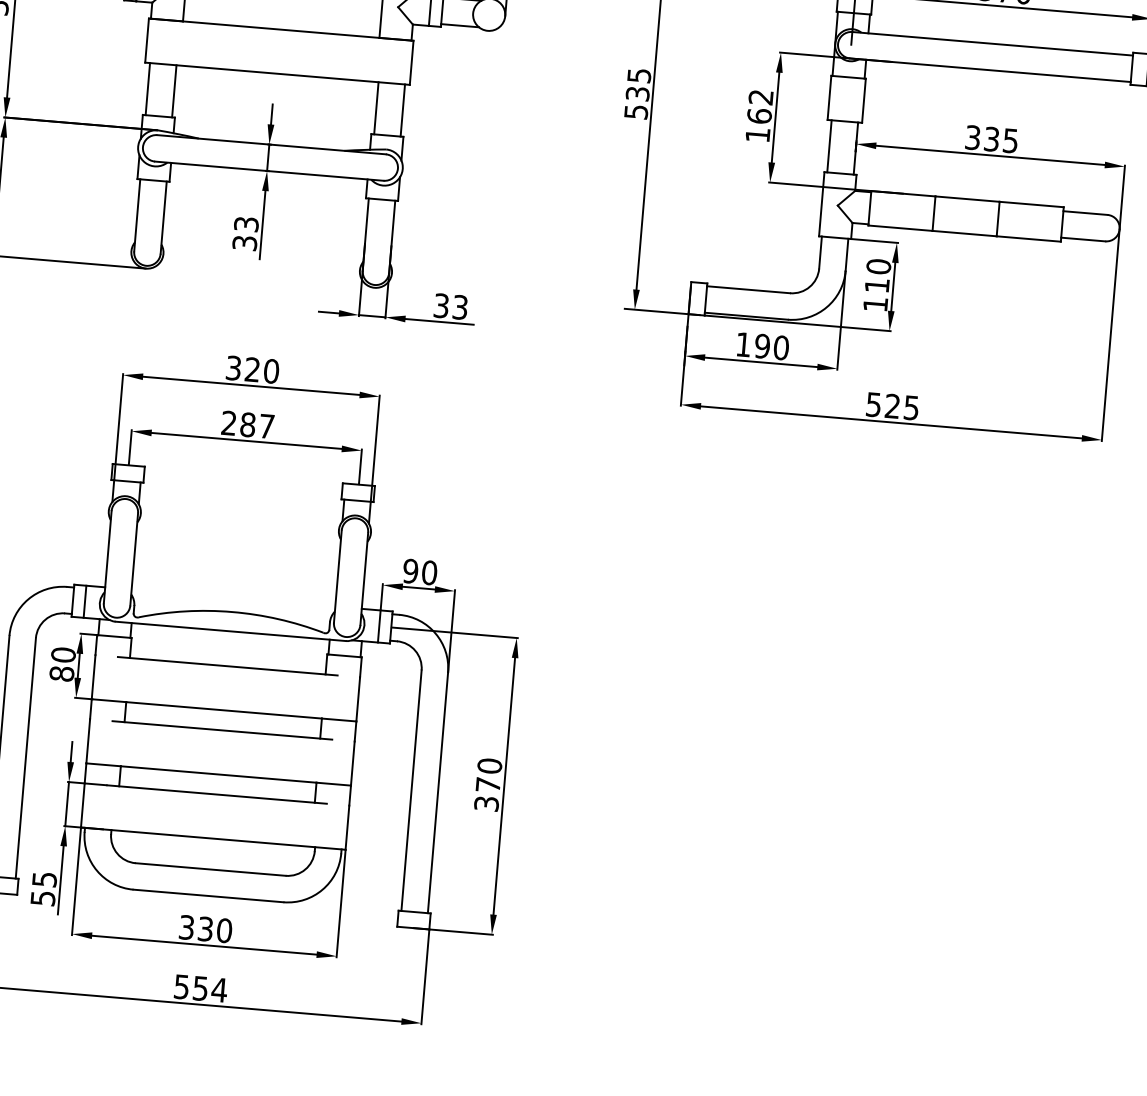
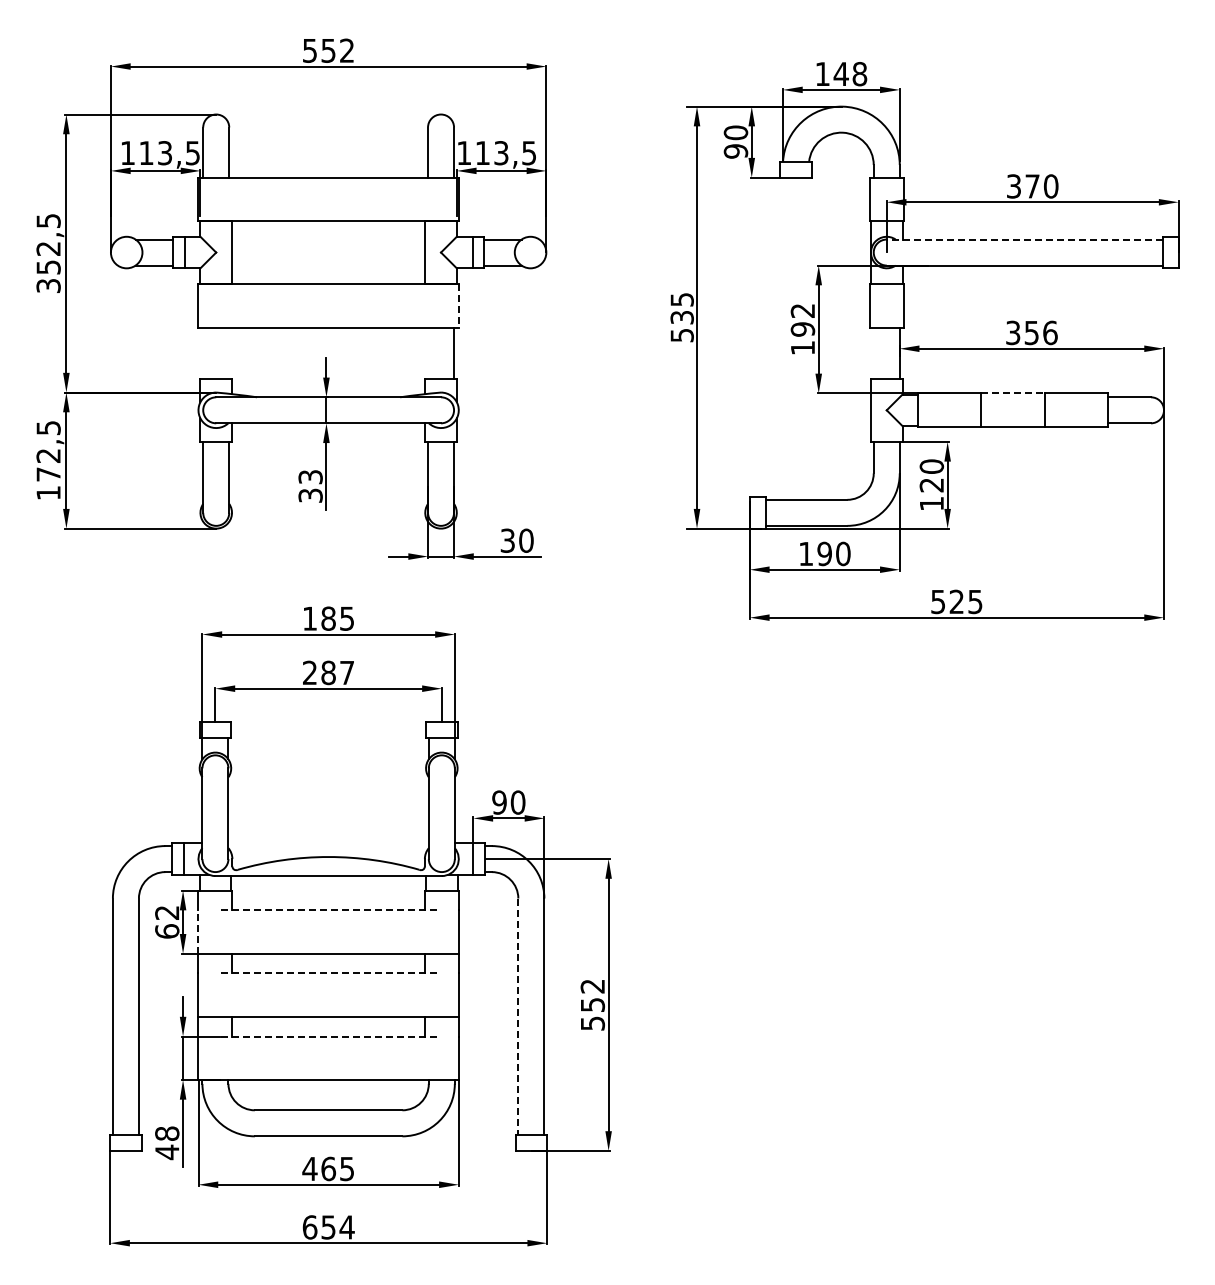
line: (992, 43) -> (1024, 239), solid -> dashed
line: (411, 62) -> (458, 305), solid -> dashed
line: (148, 88) -> (203, 352), removed
line: (174, 90) -> (229, 352), removed
line: (376, 107) -> (428, 352), removed
text: (759, 116) -> (802, 329), 162 -> 192
text: (1001, 139) -> (1041, 332), 335 -> 356
line: (829, 145) -> (873, 352), removed
line: (967, 199) -> (1012, 393), solid -> dashed
text: (876, 285) -> (931, 485), 110 -> 120
text: (460, 307) -> (526, 540), 33 -> 30
text: (252, 369) -> (328, 618), 320 -> 185
text: (63, 663) -> (167, 921), 80 -> 62
line: (228, 666) -> (329, 910), solid -> dashed
line: (93, 677) -> (198, 932), solid -> dashed
line: (223, 730) -> (329, 973), solid -> dashed
text: (487, 784) -> (592, 1004), 370 -> 552
line: (411, 791) -> (518, 1017), solid -> dashed
line: (217, 794) -> (329, 1036), solid -> dashed
text: (44, 889) -> (167, 1143), 55 -> 48
text: (205, 928) -> (328, 1168), 330 -> 465
text: (181, 987) -> (309, 1227), 554 -> 654

